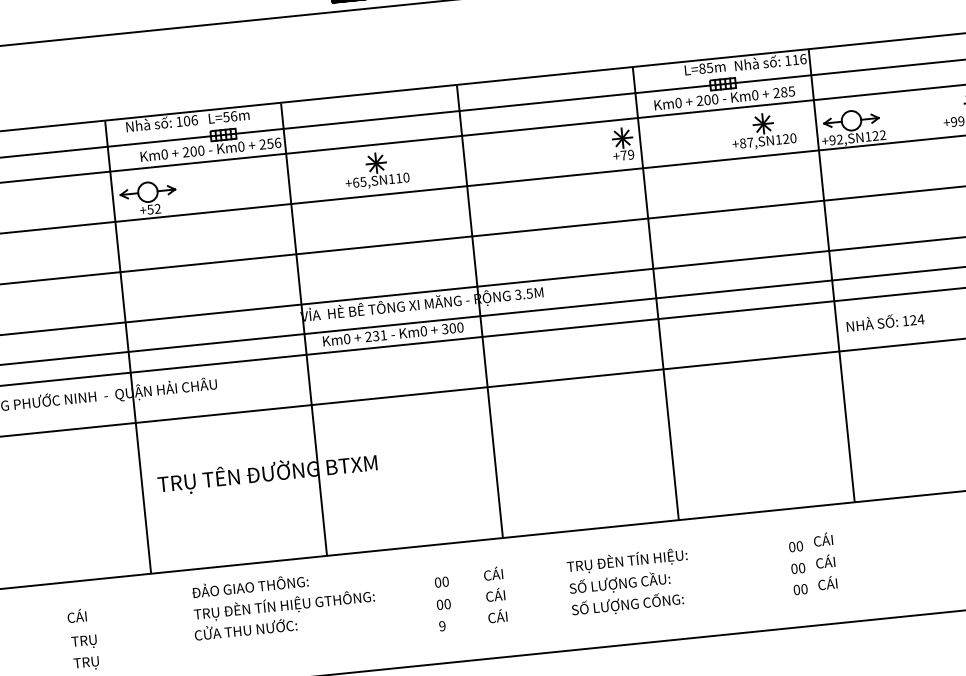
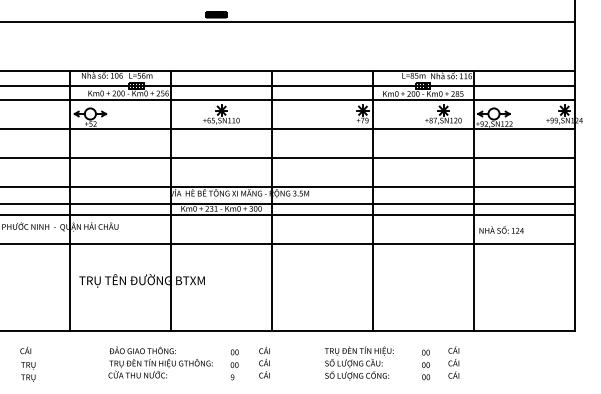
text: (797, 567) -> (425, 364), moved
text: (629, 582) -> (359, 363), moved
text: (283, 603) -> (160, 362), moved

